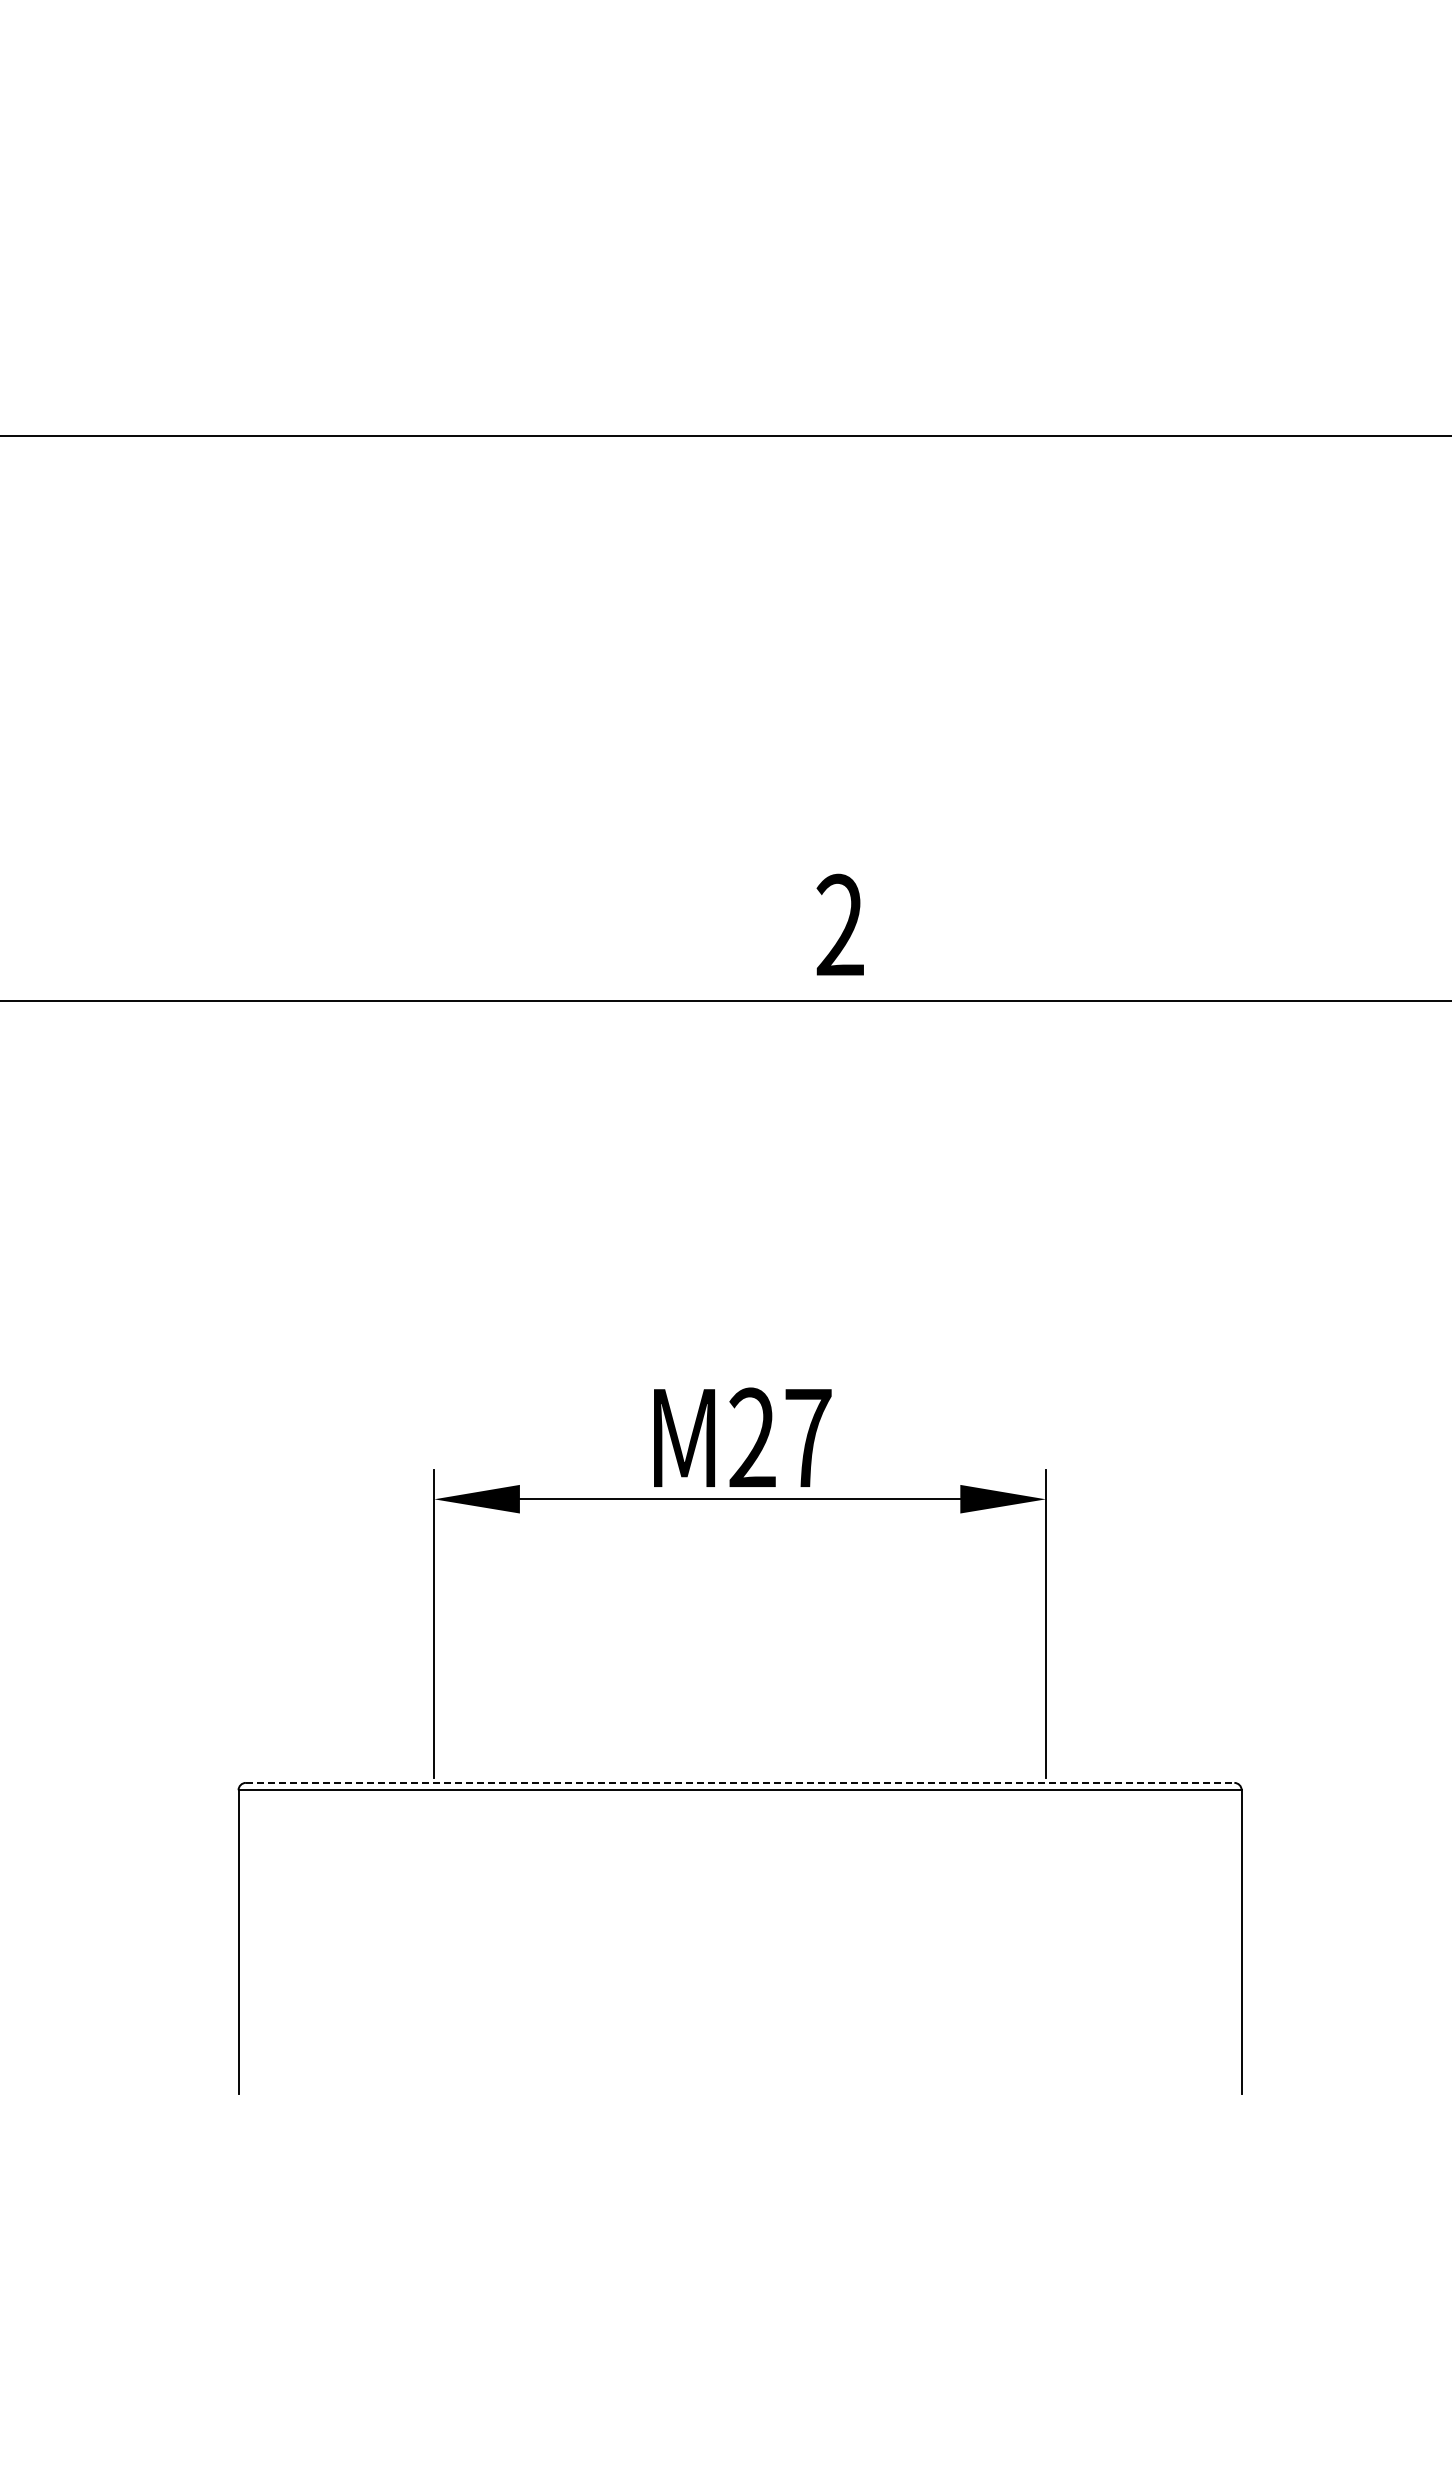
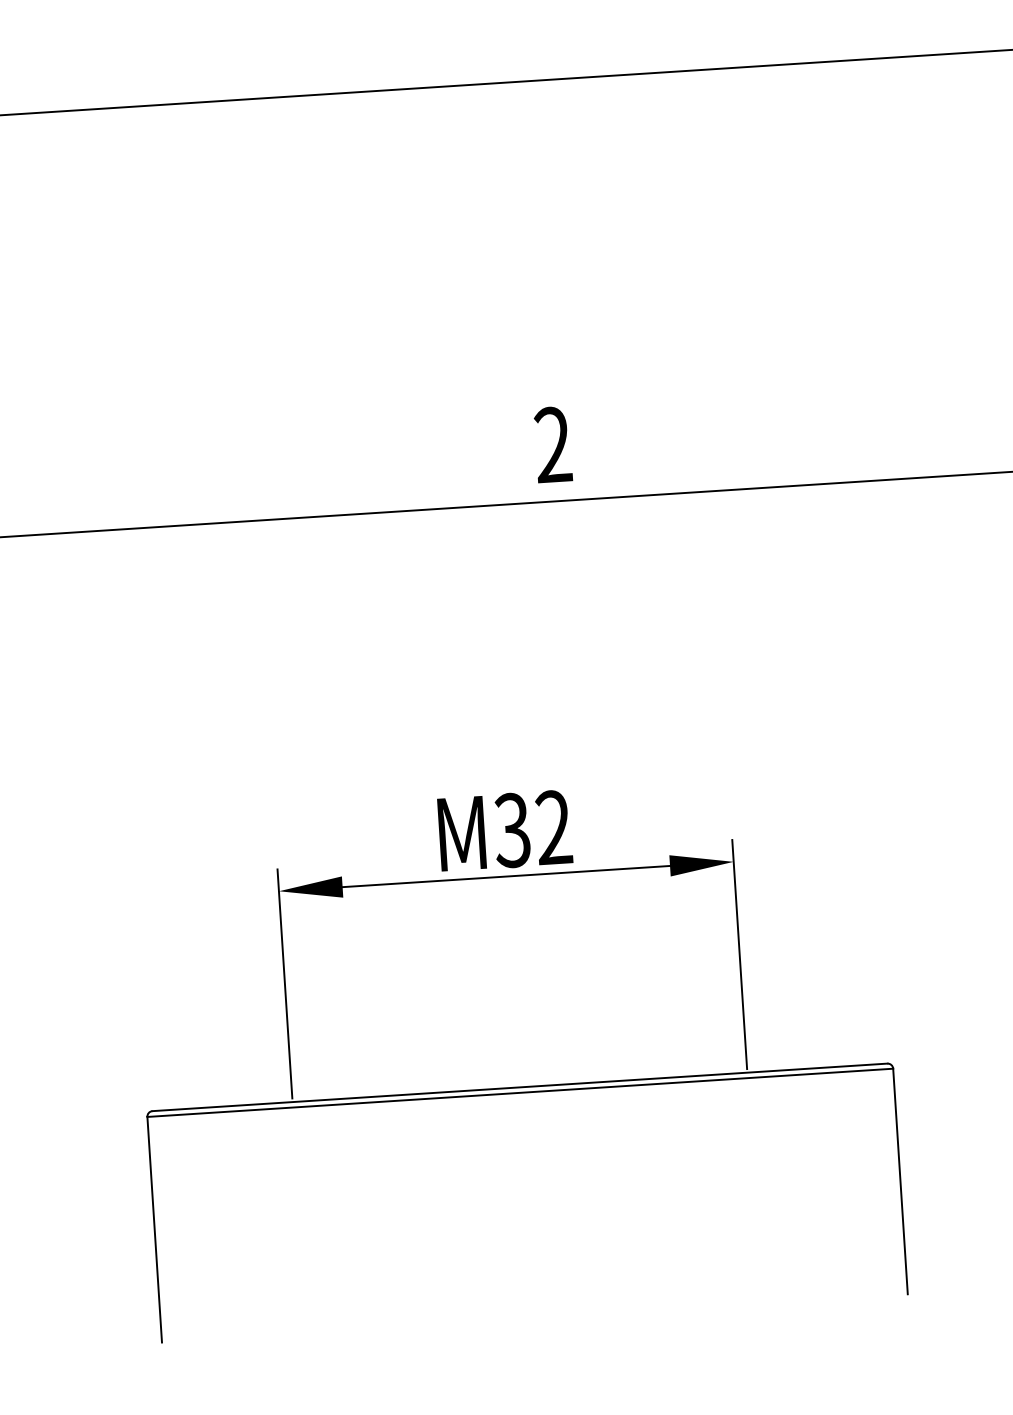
text: (779, 1437) -> (532, 828), M27 -> M32
line: (740, 1782) -> (520, 1087), dashed -> solid

